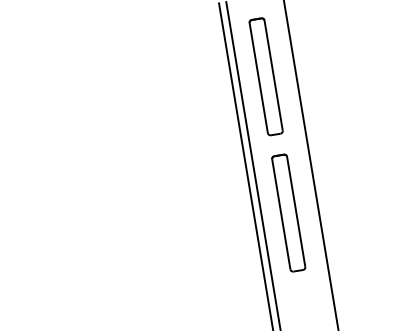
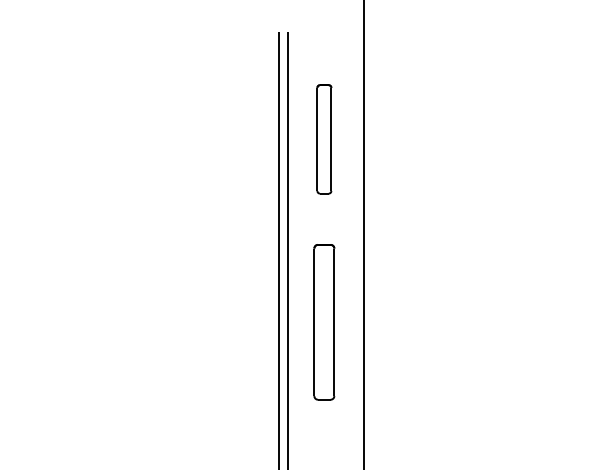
part: (266, 76) -> (324, 139), size x0.7

